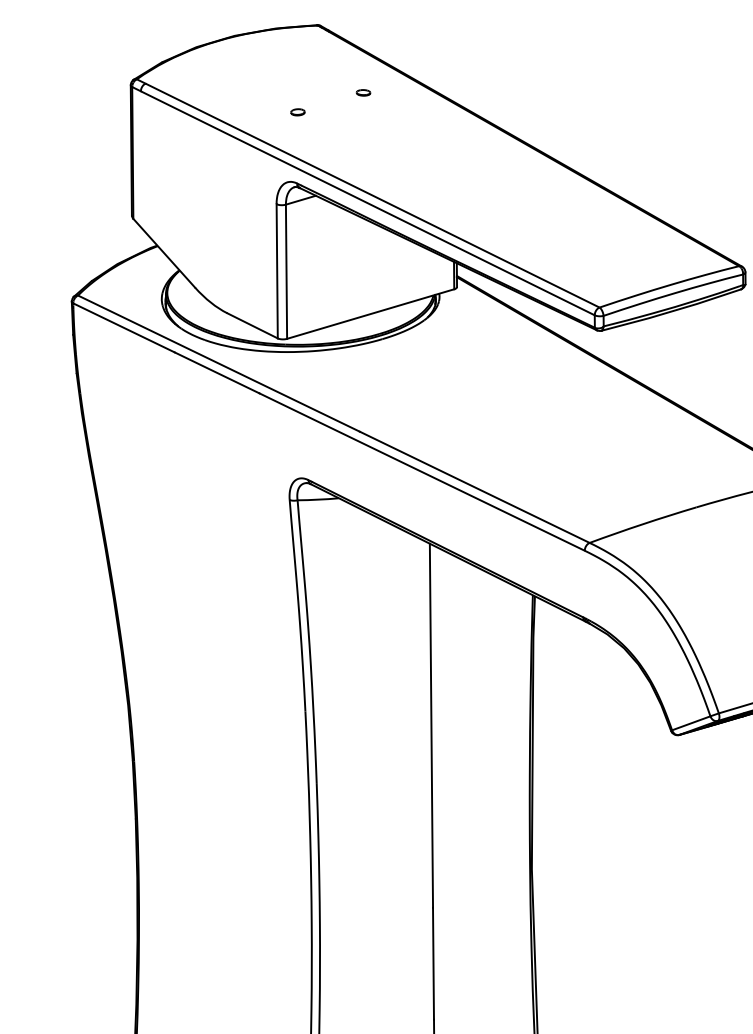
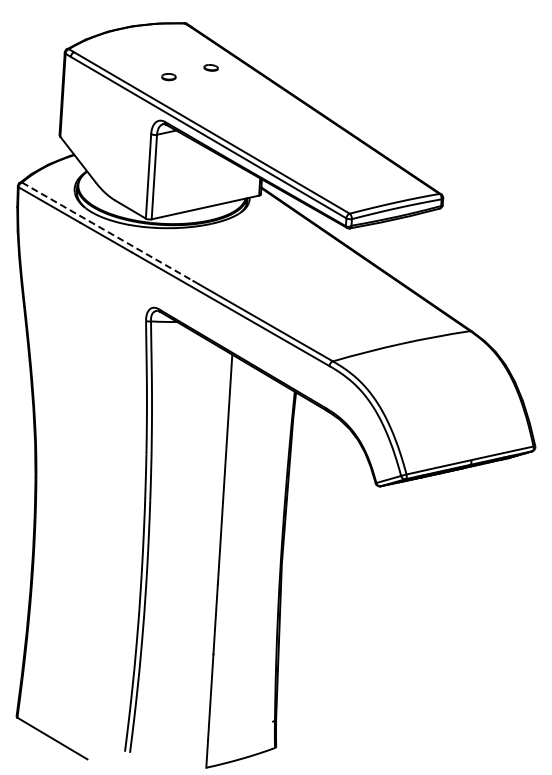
part: (362, 92) -> (210, 67), size x1.6
part: (297, 112) -> (168, 77), size x1.6
line: (218, 363) -> (107, 231), solid -> dashed

